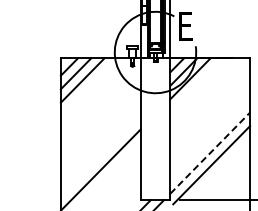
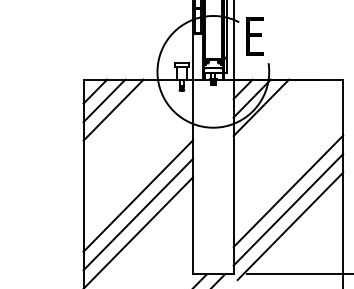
line: (210, 139) -> (288, 191), added
line: (100, 142) -> (137, 195), added
line: (210, 153) -> (288, 210), dashed -> solid
line: (100, 156) -> (137, 214), added

